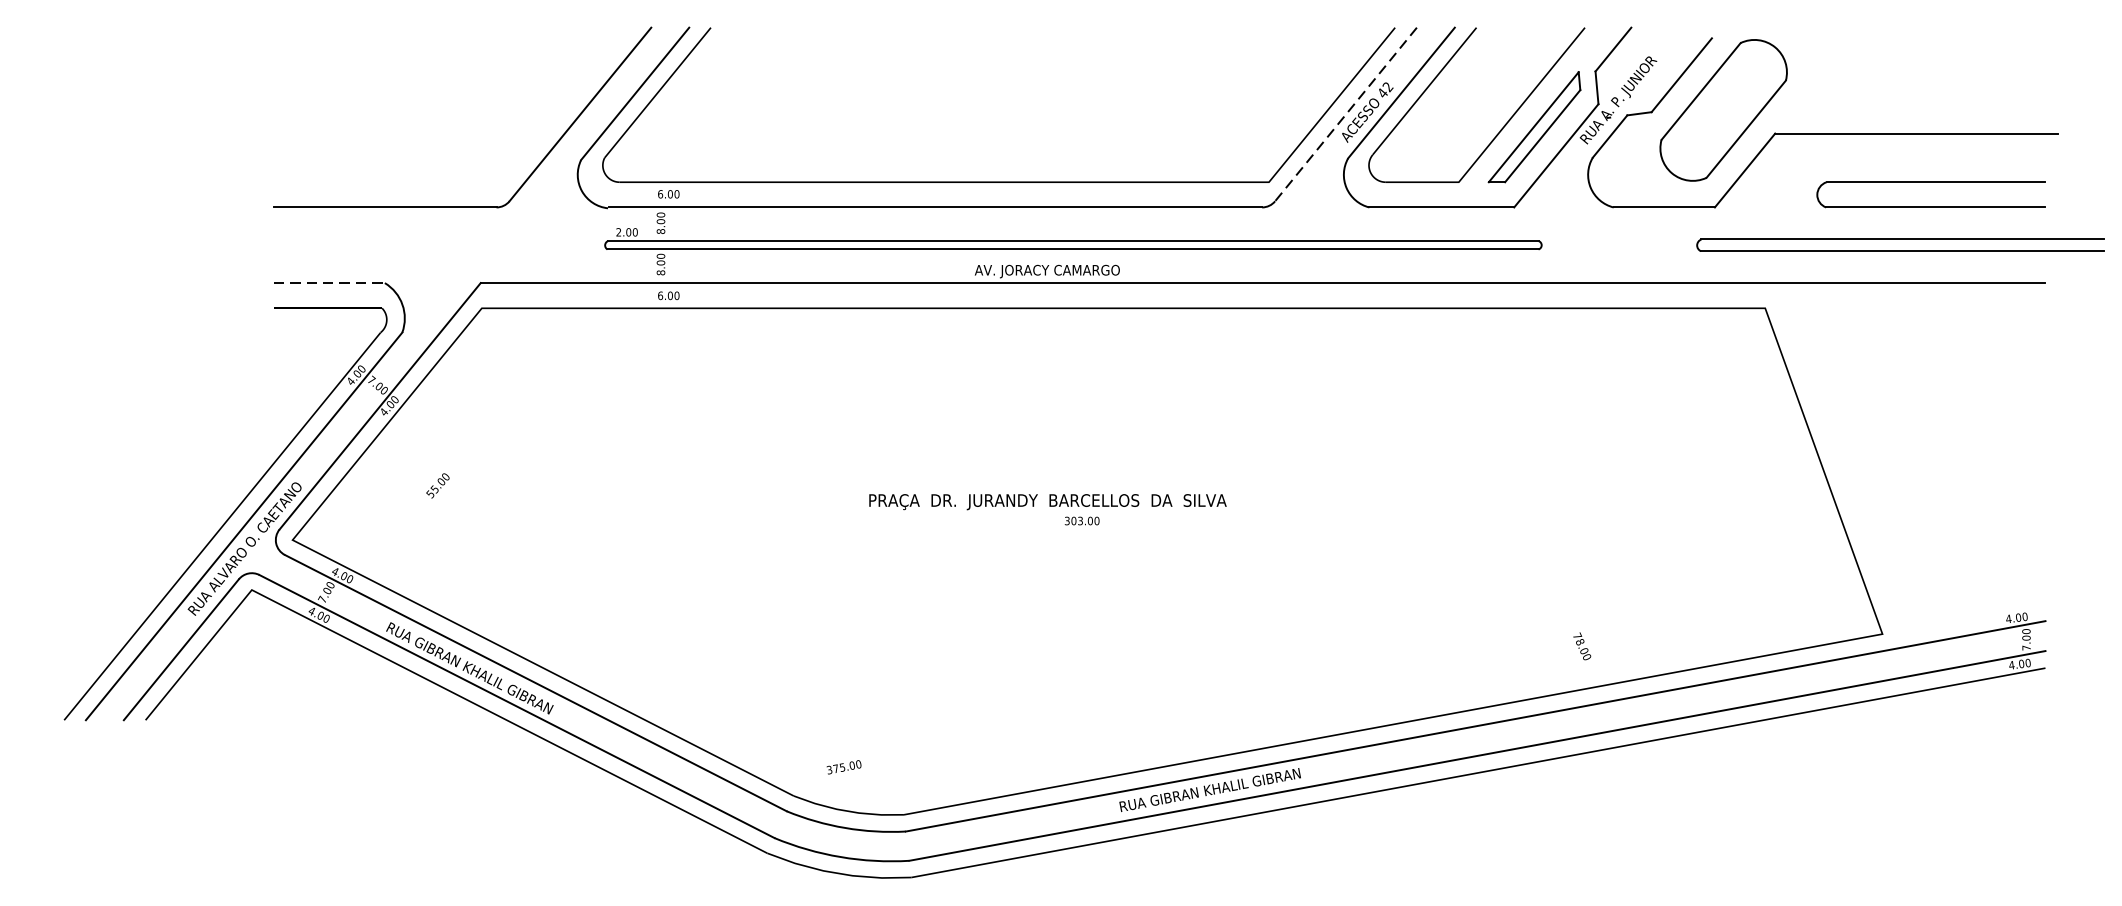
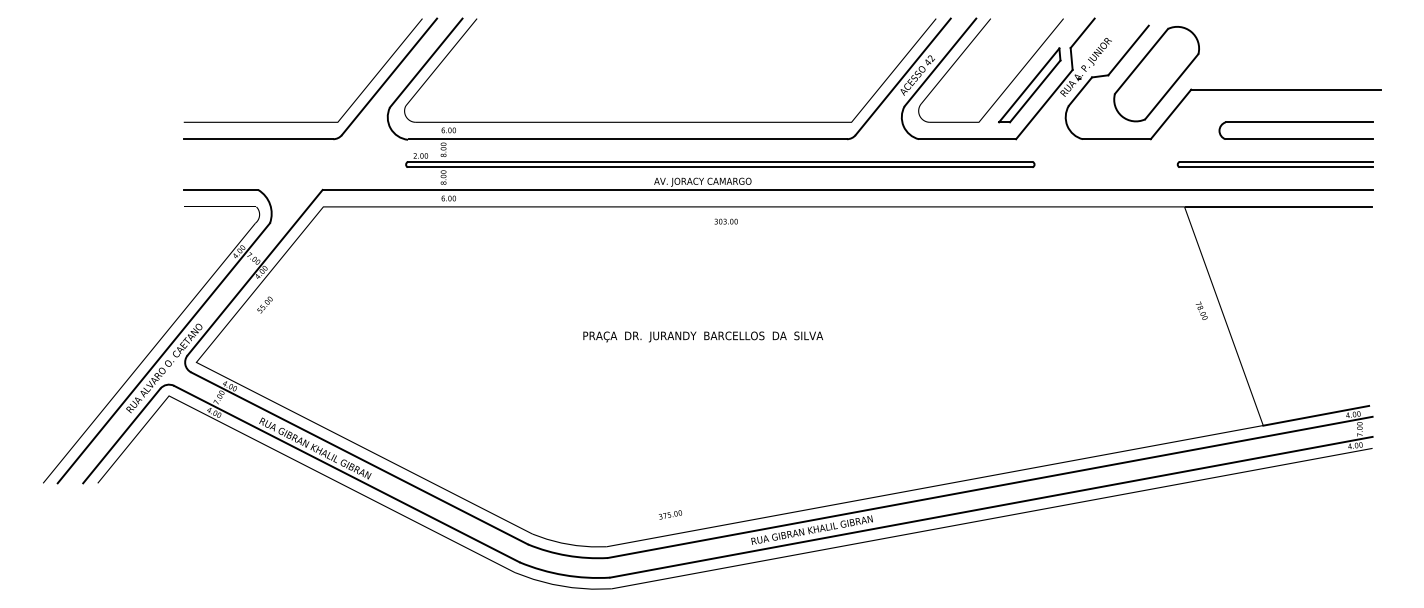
line: (1344, 115) -> (902, 77), dashed -> solid
line: (450, 181) -> (302, 121), added
part: (1899, 245) -> (1274, 164), size x0.71
line: (330, 282) -> (221, 189), dashed -> solid
line: (1905, 309) -> (1278, 207), added
text: (437, 485) -> (264, 304), moved
text: (1081, 520) -> (725, 221), moved
line: (1961, 619) -> (1316, 415), added
text: (1581, 645) -> (1201, 310), moved
text: (844, 766) -> (670, 514), moved

